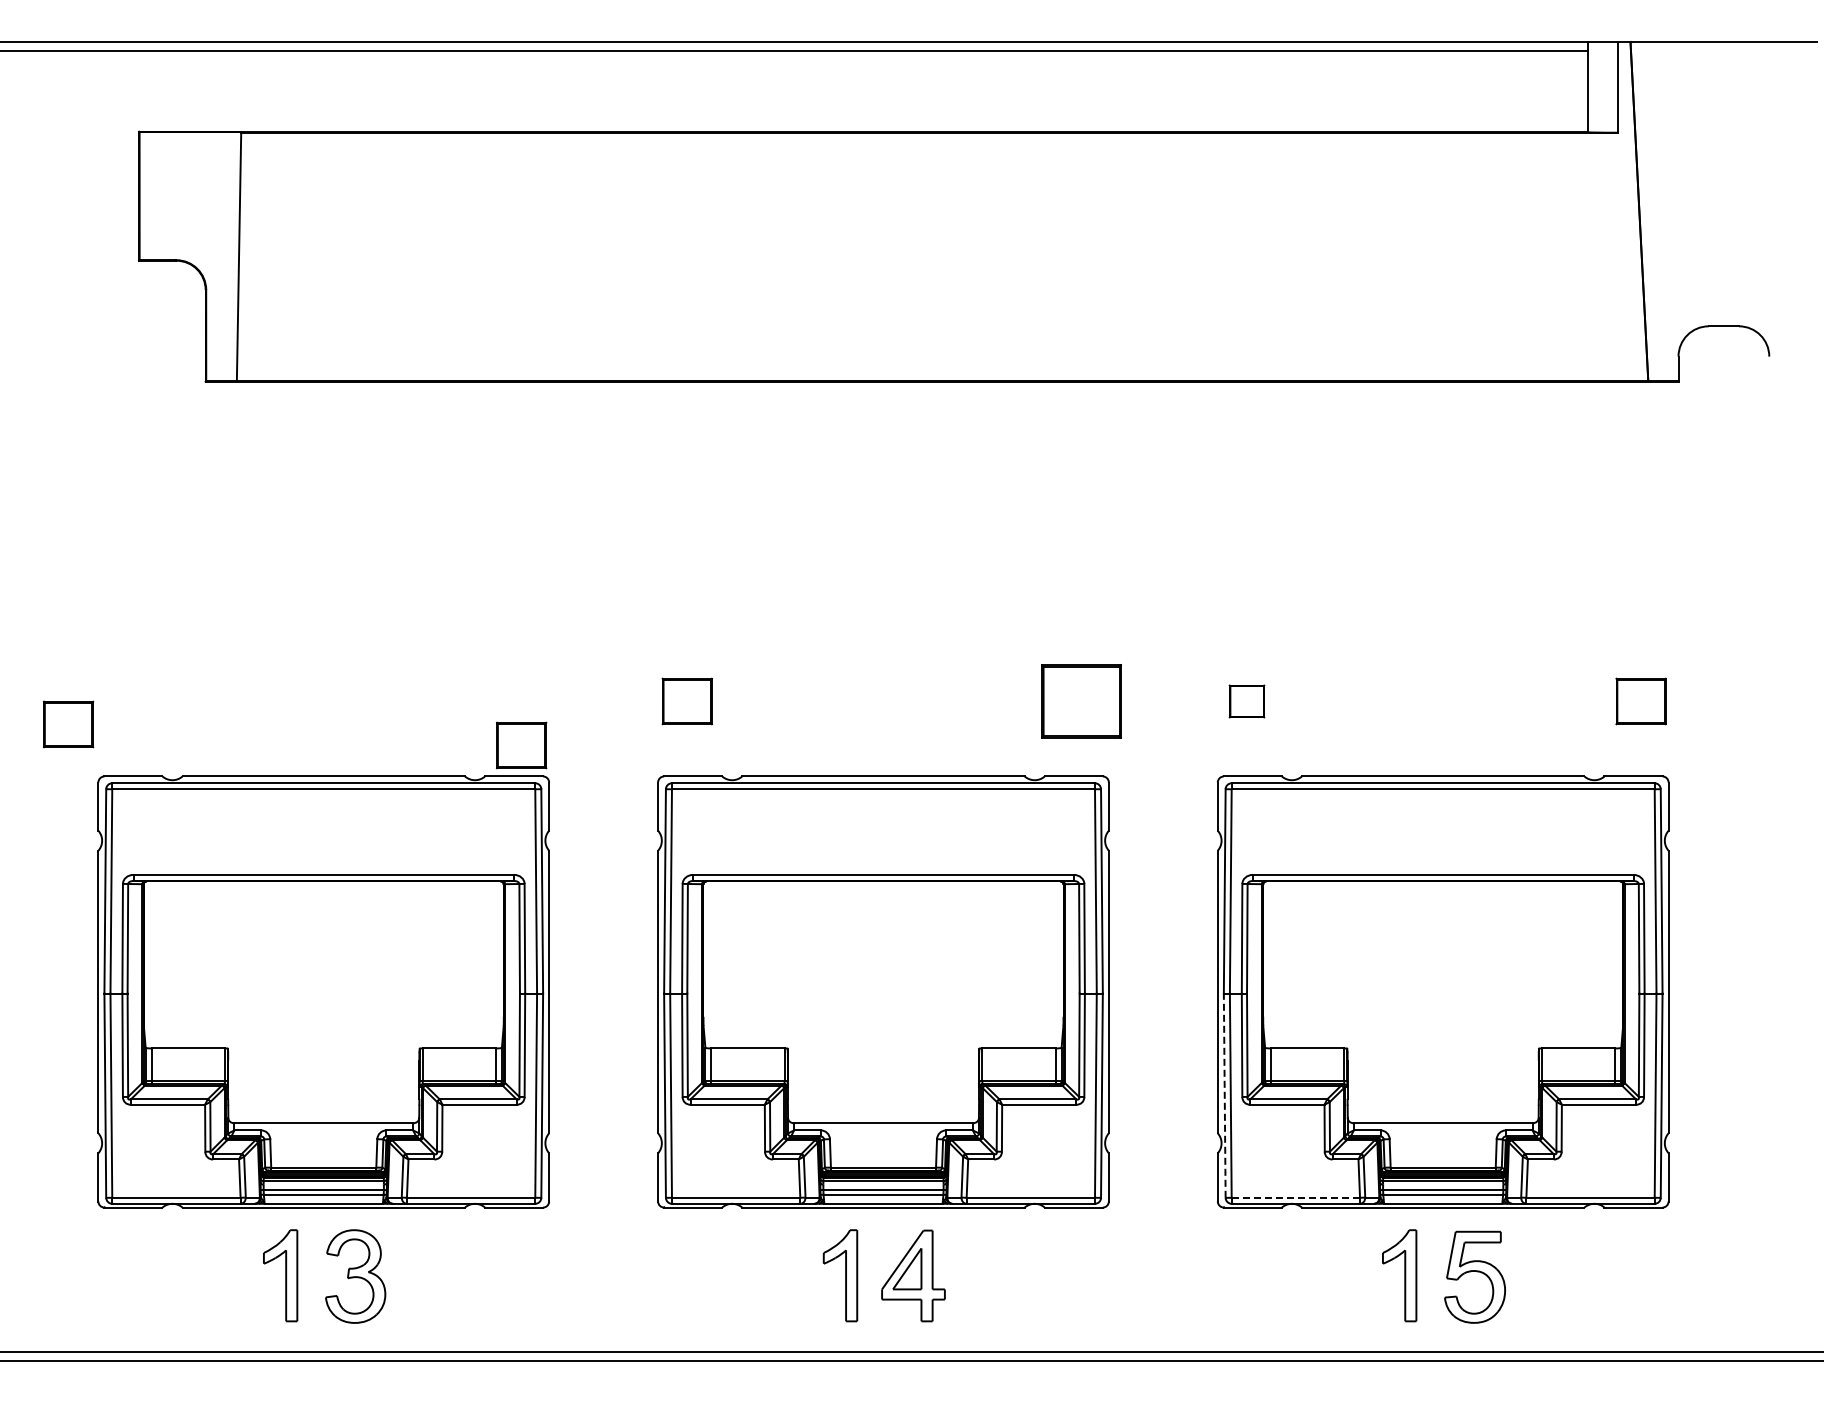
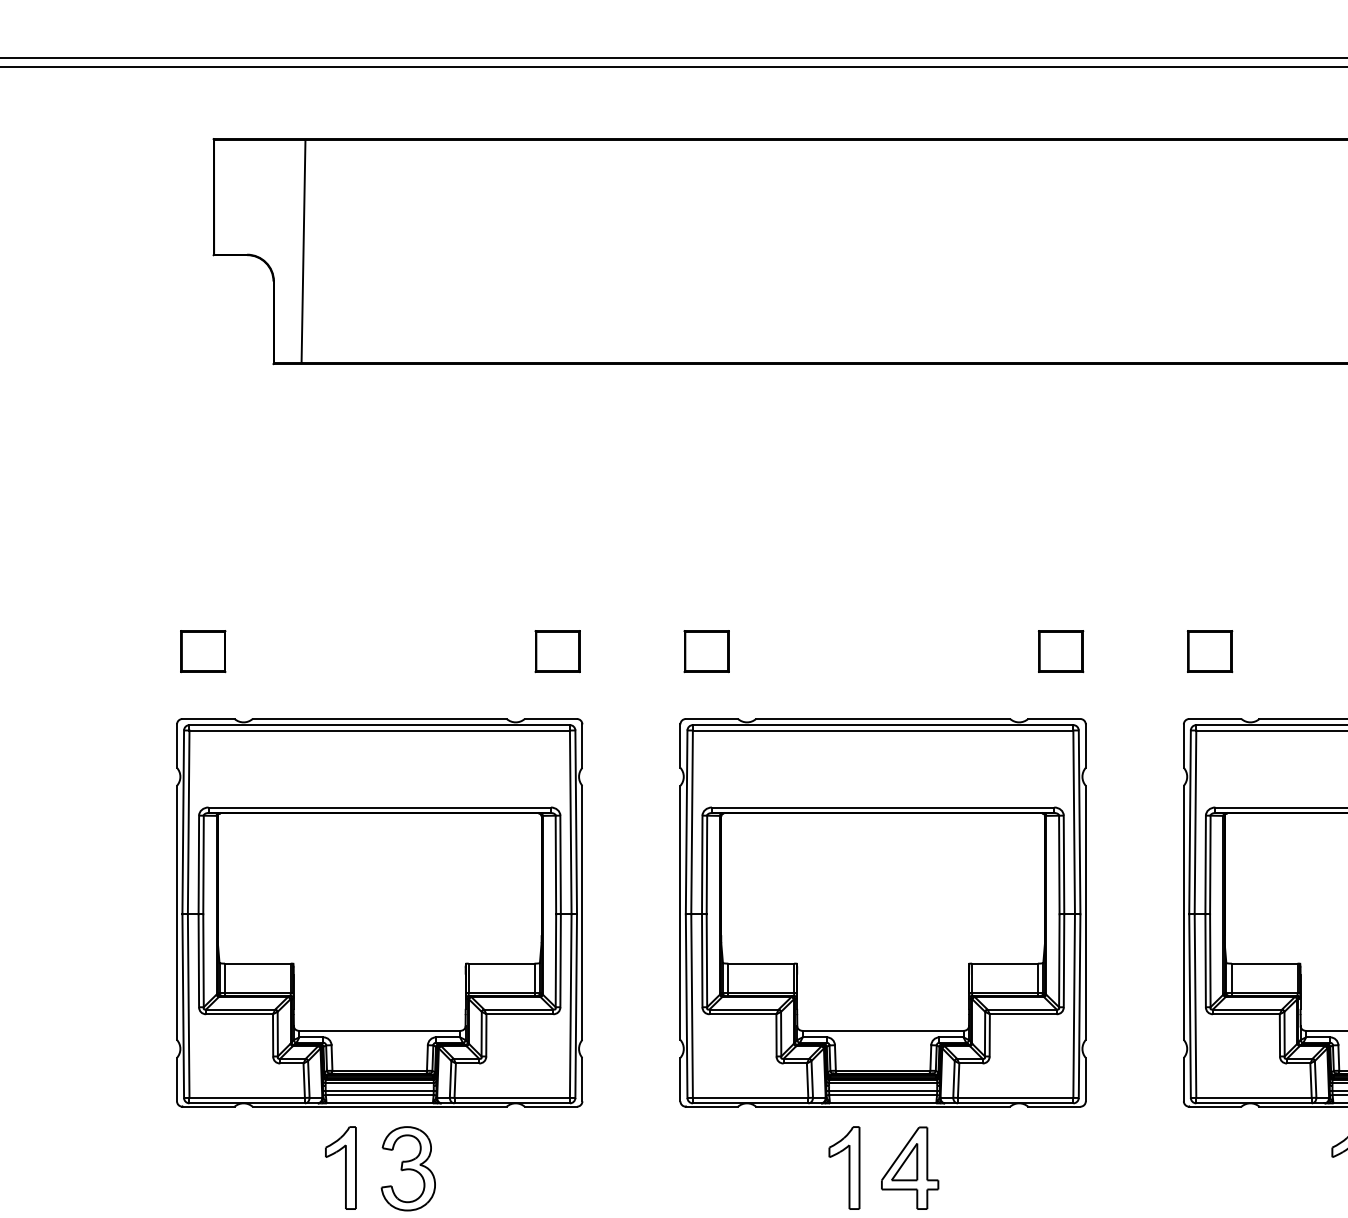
part: (1080, 701) -> (1060, 651), size x0.62
part: (1246, 701) -> (1209, 651), size x1.43
part: (68, 724) -> (203, 651), moved
part: (521, 745) -> (557, 651), moved
line: (1224, 1095) -> (1189, 1005), dashed -> solid
line: (1296, 1197) -> (1254, 1097), dashed -> solid

